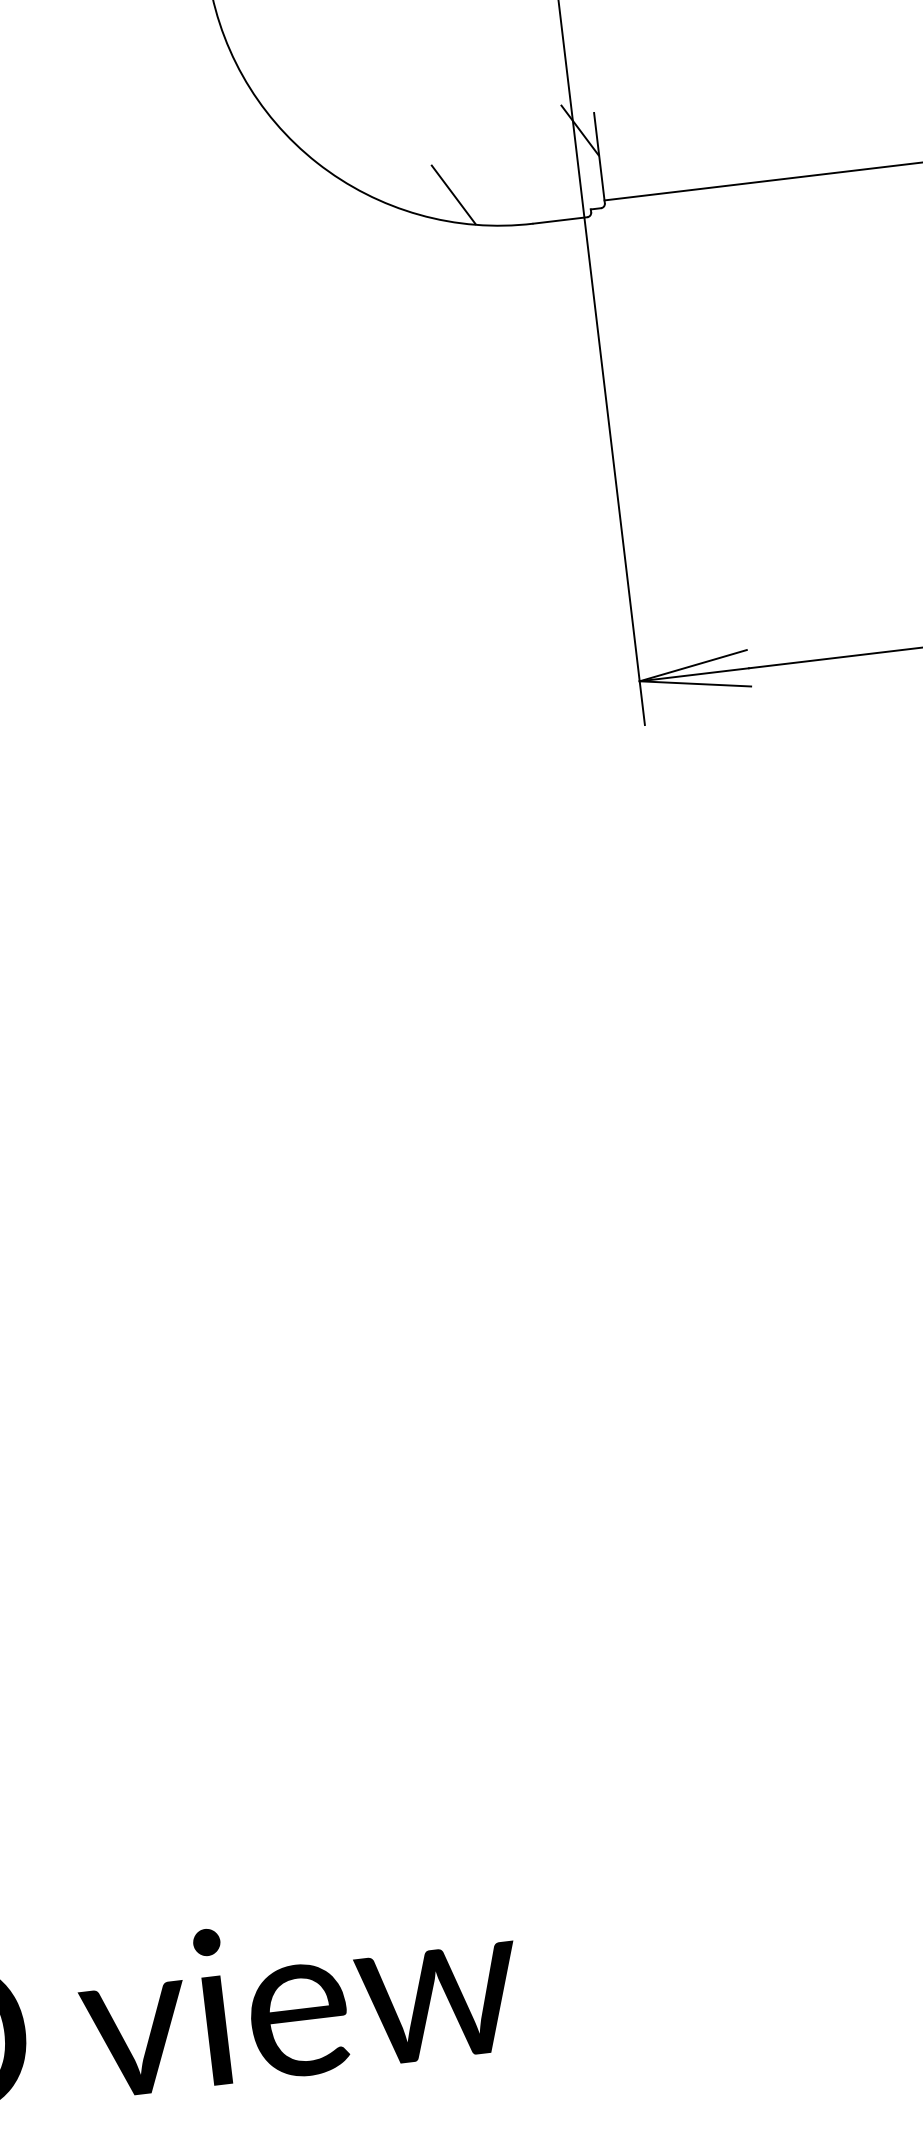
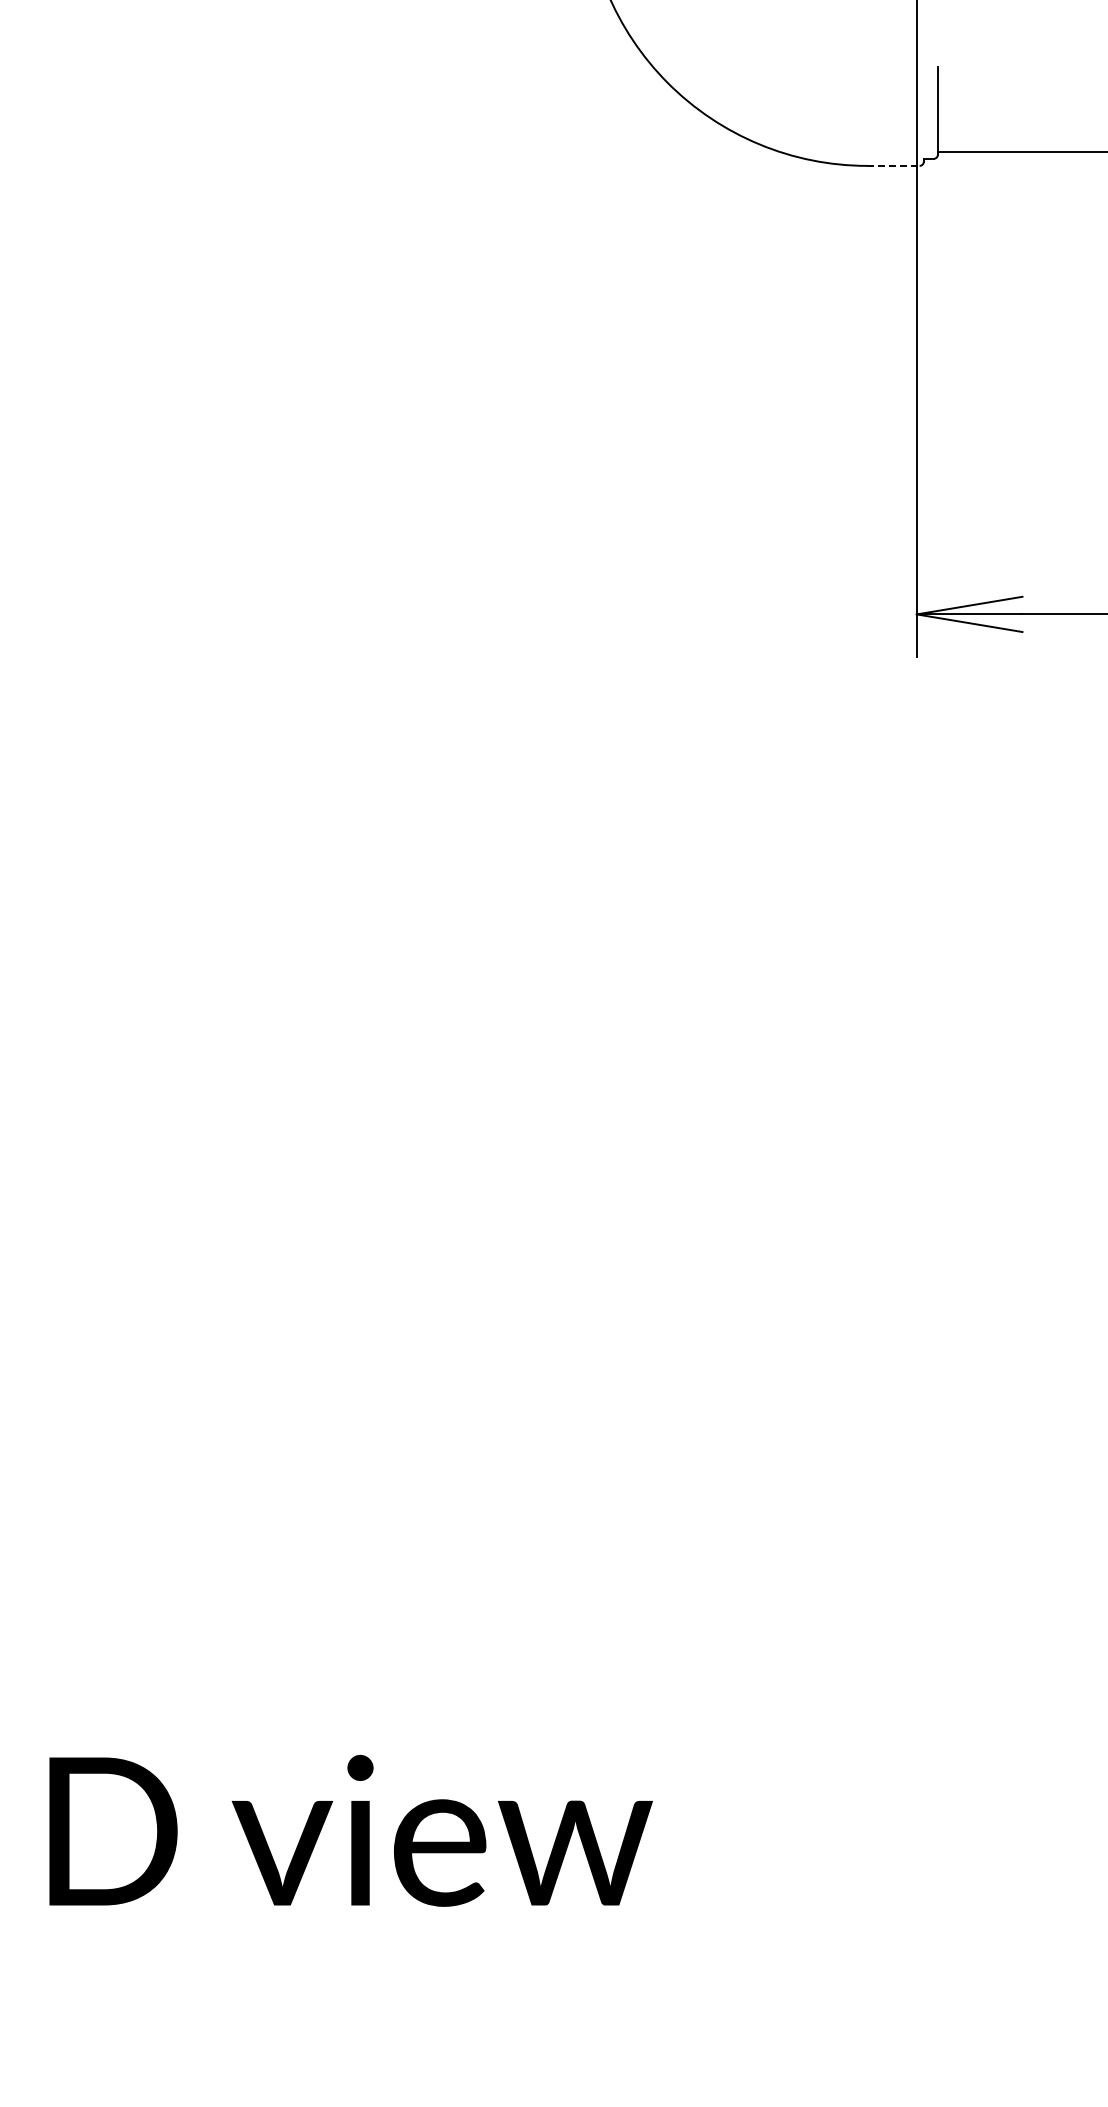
hatch: (514, 164) -> (856, 107), removed
line: (561, 219) -> (894, 165), solid -> dashed

